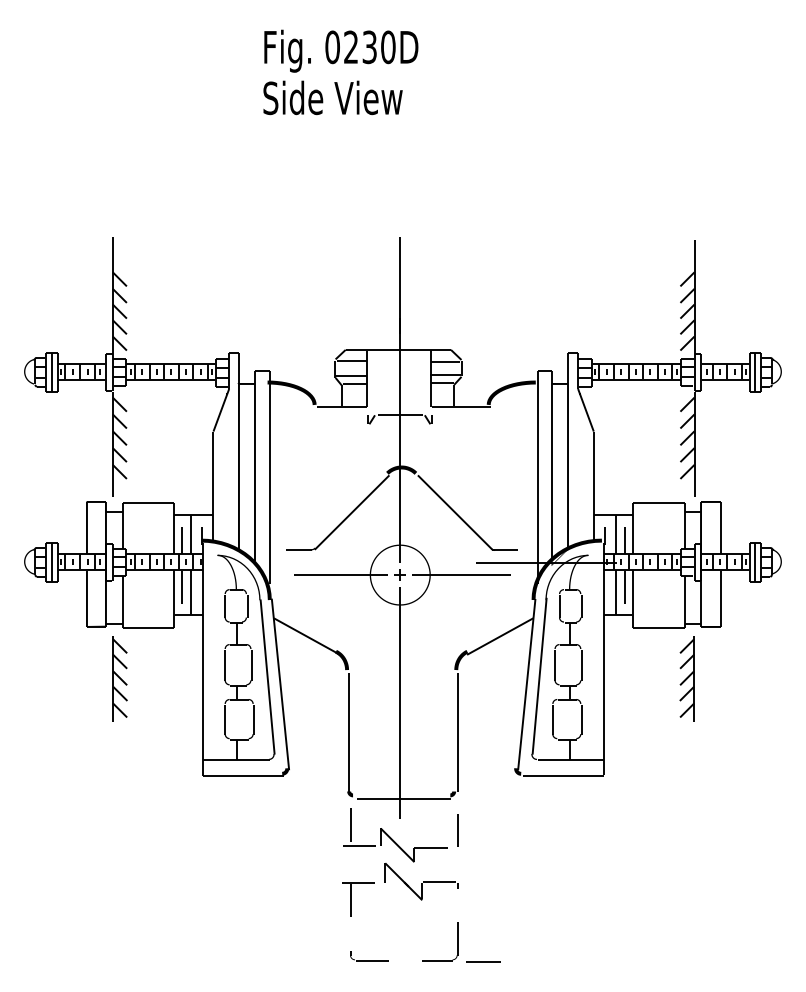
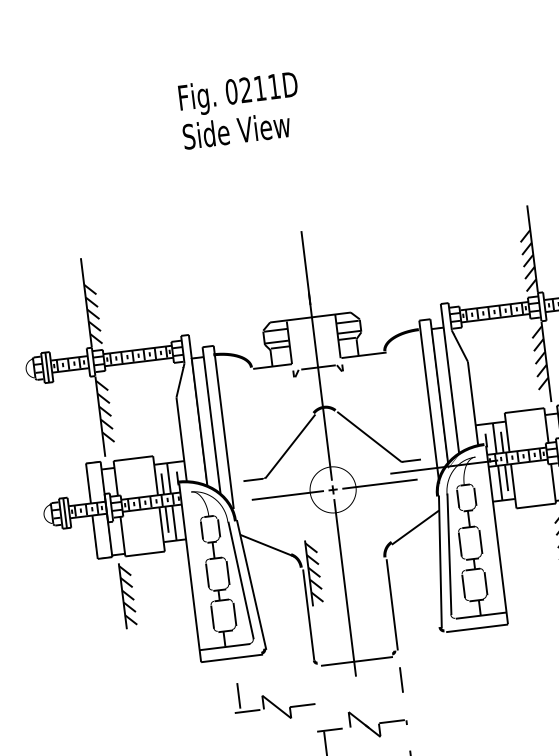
text: (378, 47) -> (266, 87), 0230D -> 0211D
part: (362, 678) -> (313, 572), added
part: (395, 835) -> (274, 699), moved

